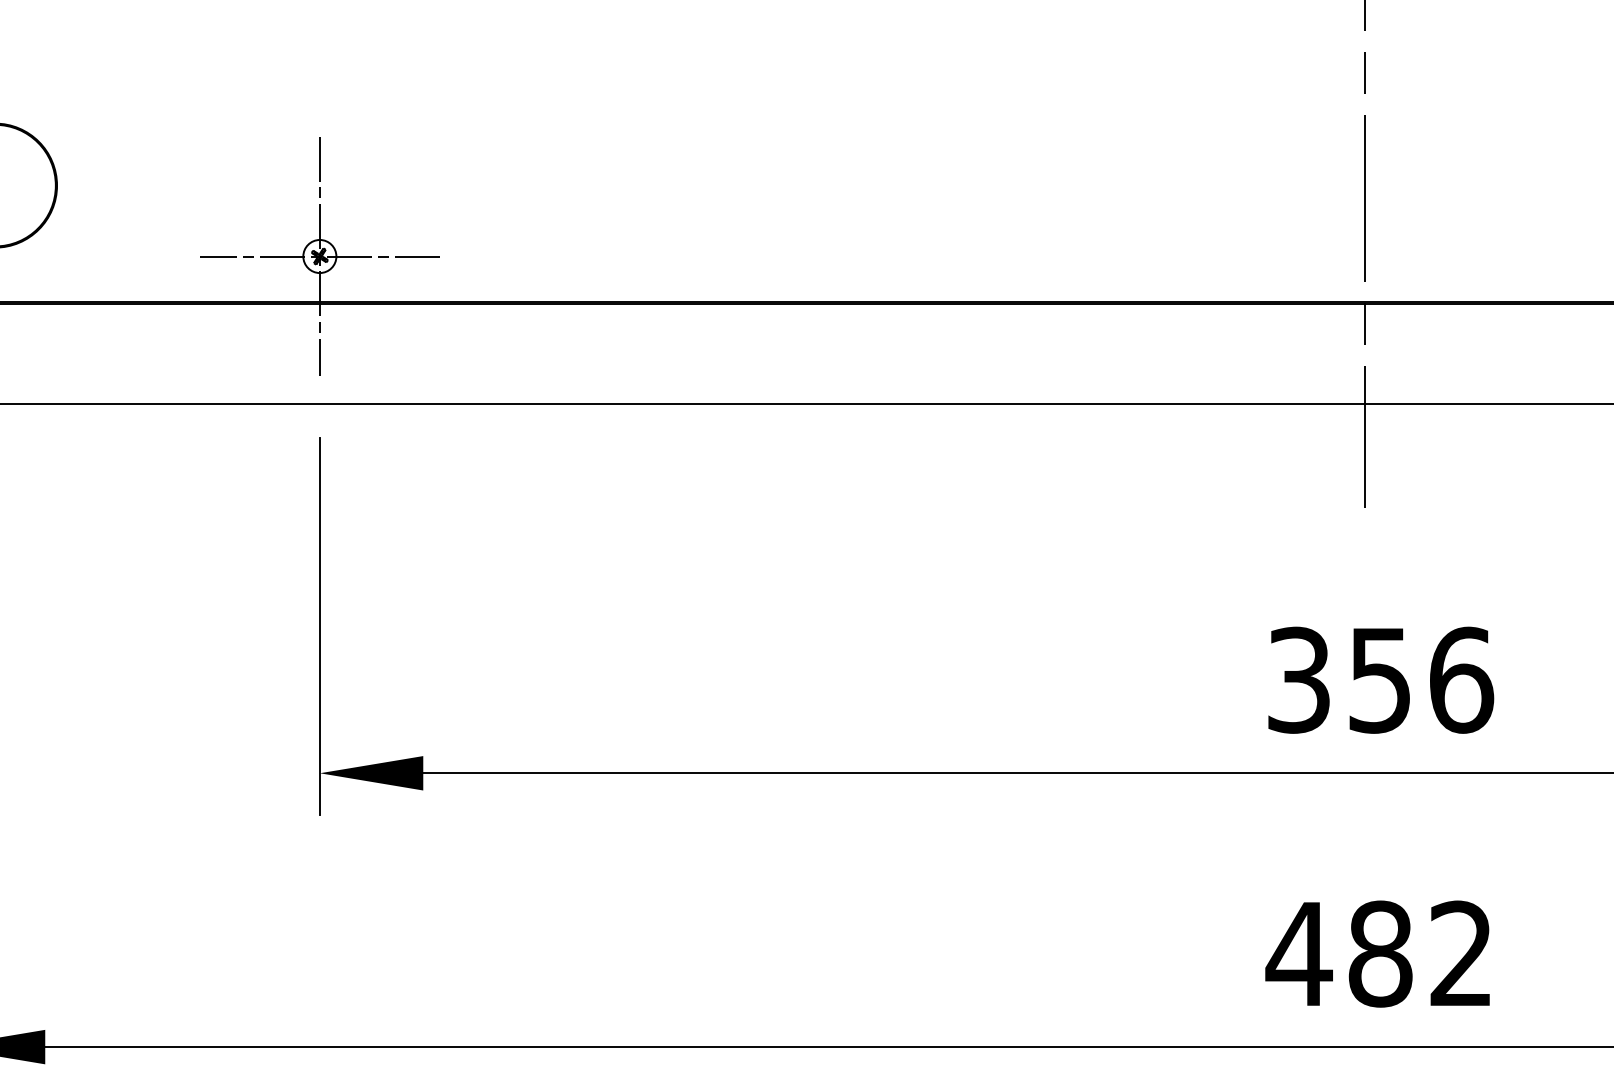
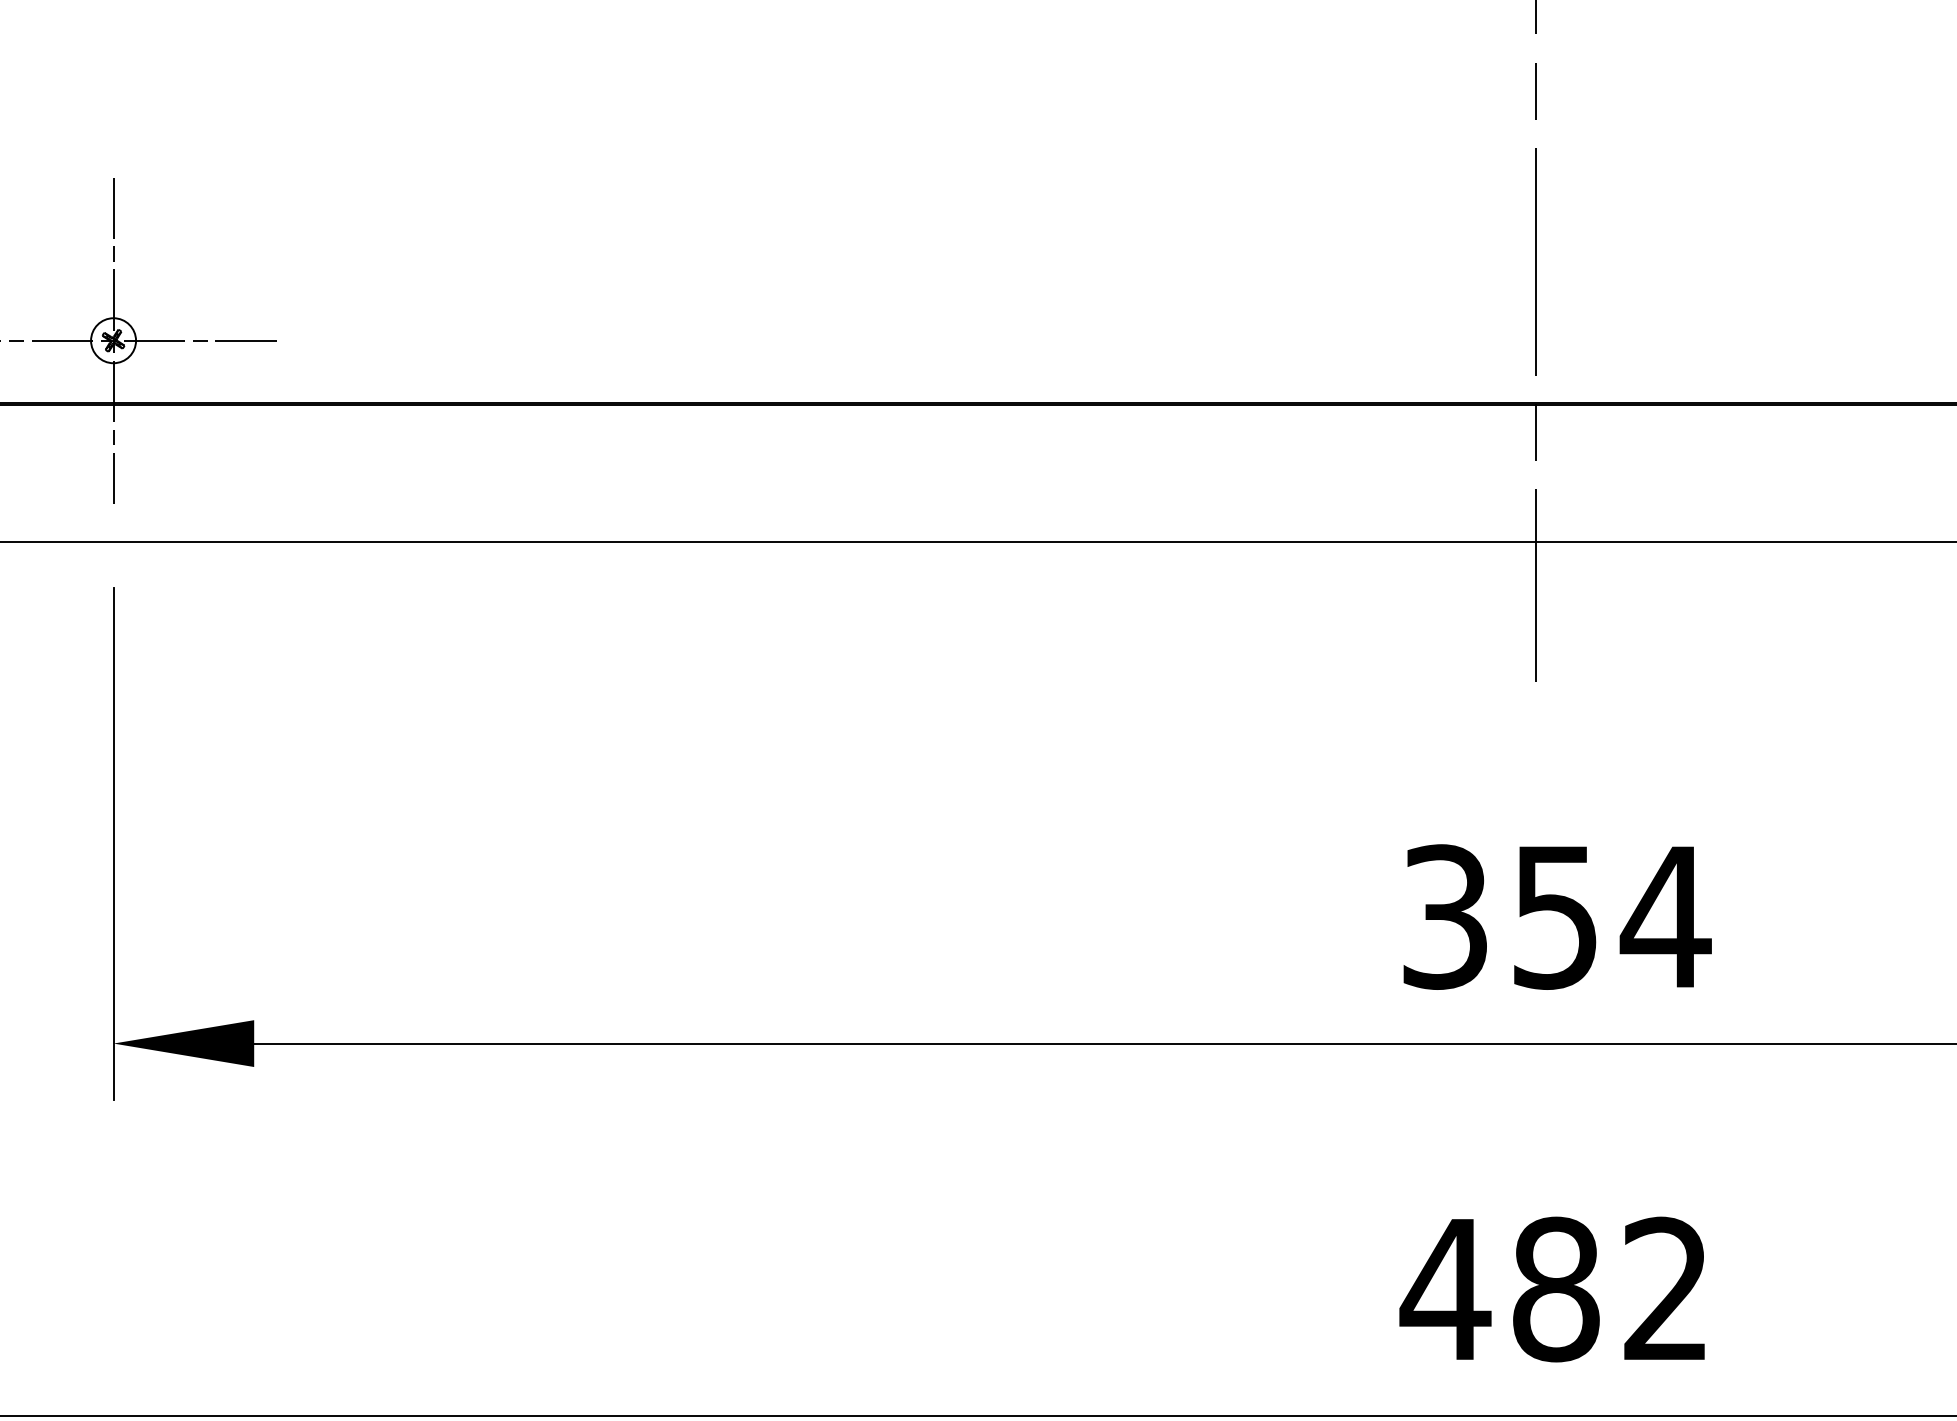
text: (1460, 679) -> (1664, 916), 356 -> 354

